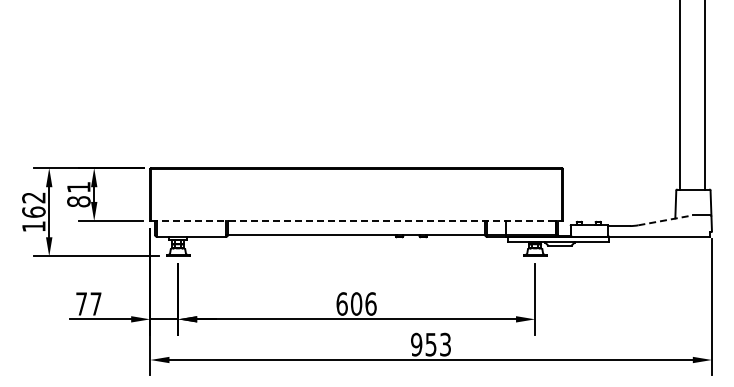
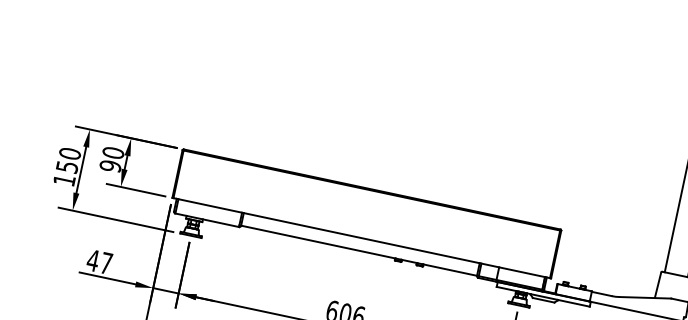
text: (78, 194) -> (111, 159), 81 -> 90
text: (33, 204) -> (68, 159), 162 -> 150
line: (665, 220) -> (645, 297), dashed -> solid
line: (357, 221) -> (362, 238), dashed -> solid
text: (81, 303) -> (93, 260), 77 -> 47

